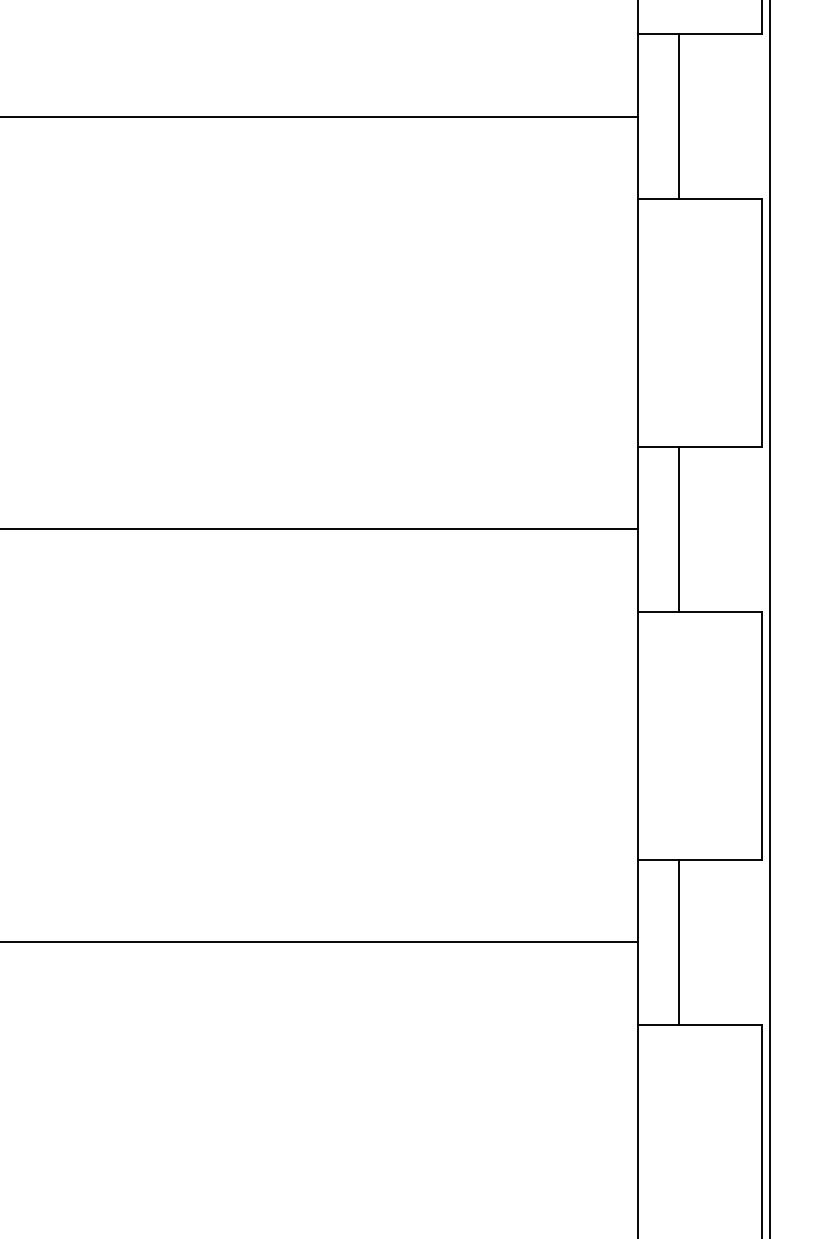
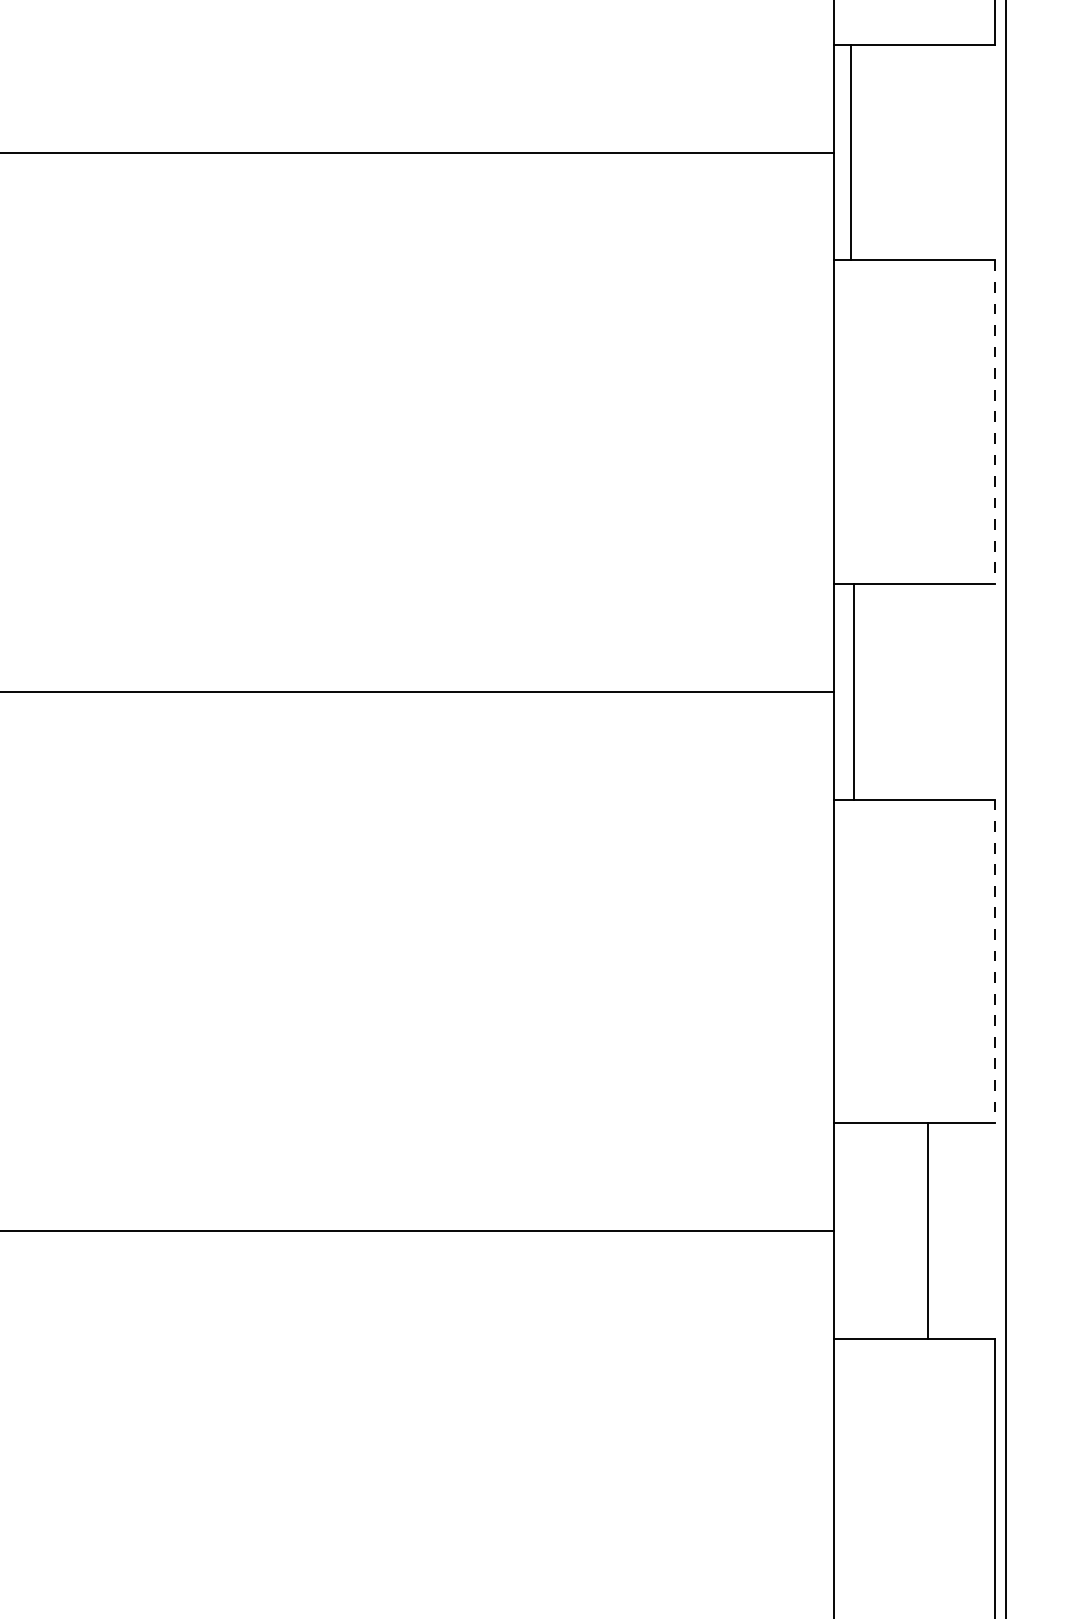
line: (679, 116) -> (850, 152), moved
line: (761, 323) -> (995, 422), solid -> dashed
line: (679, 529) -> (853, 691), moved
line: (761, 735) -> (995, 961), solid -> dashed
line: (679, 941) -> (927, 1230), moved

